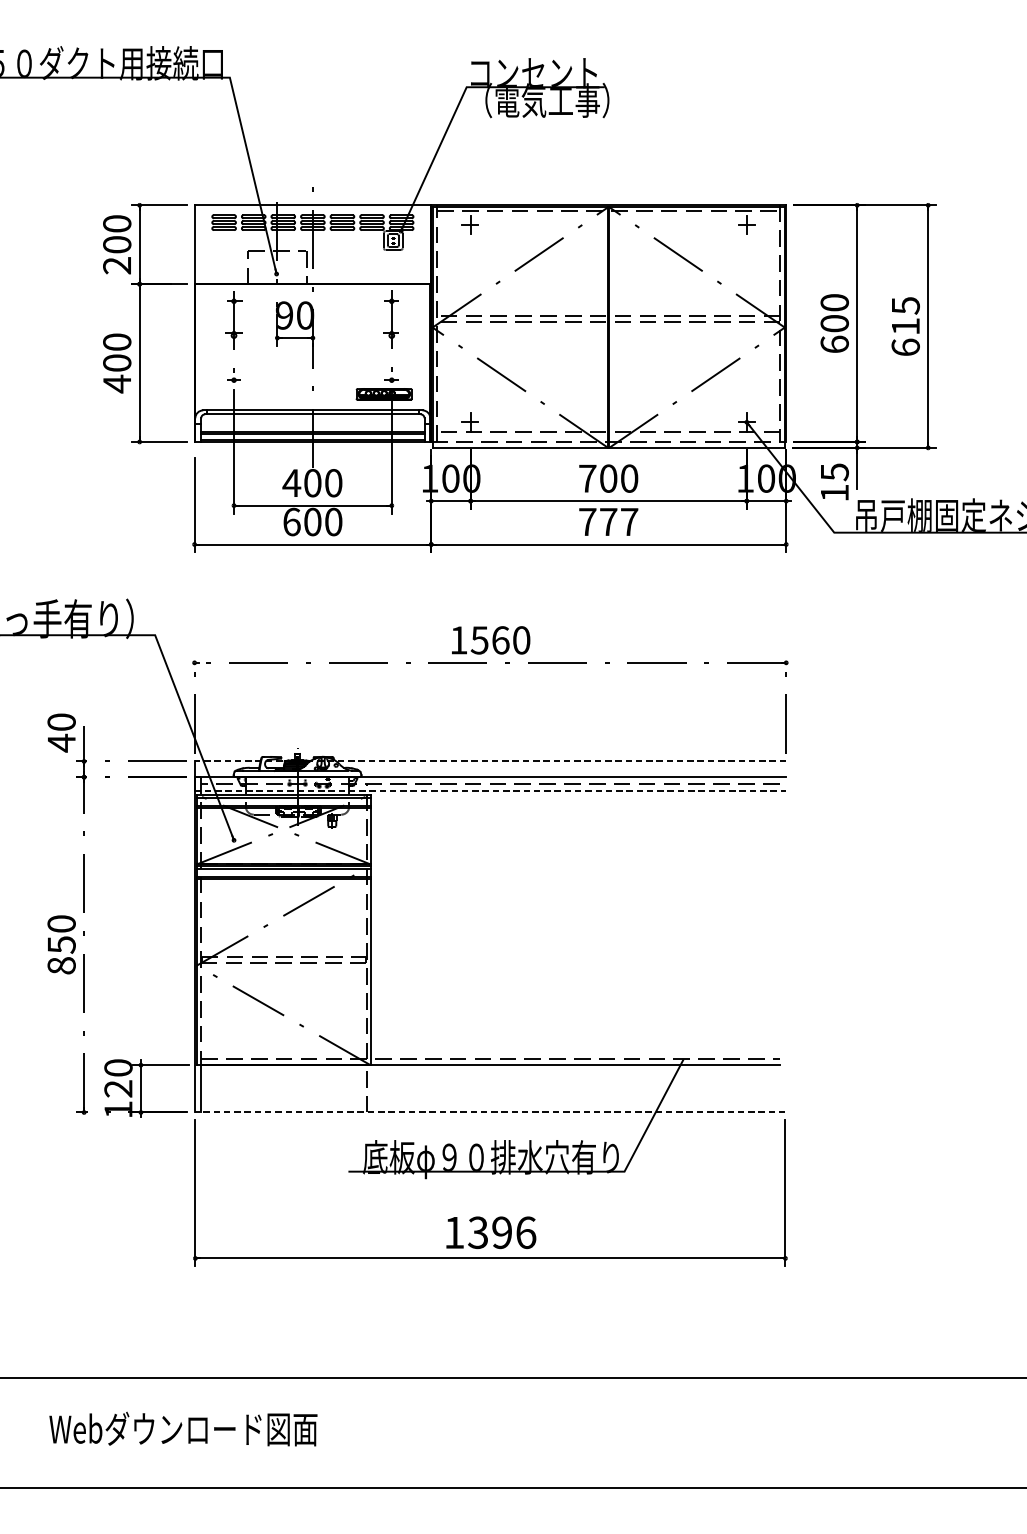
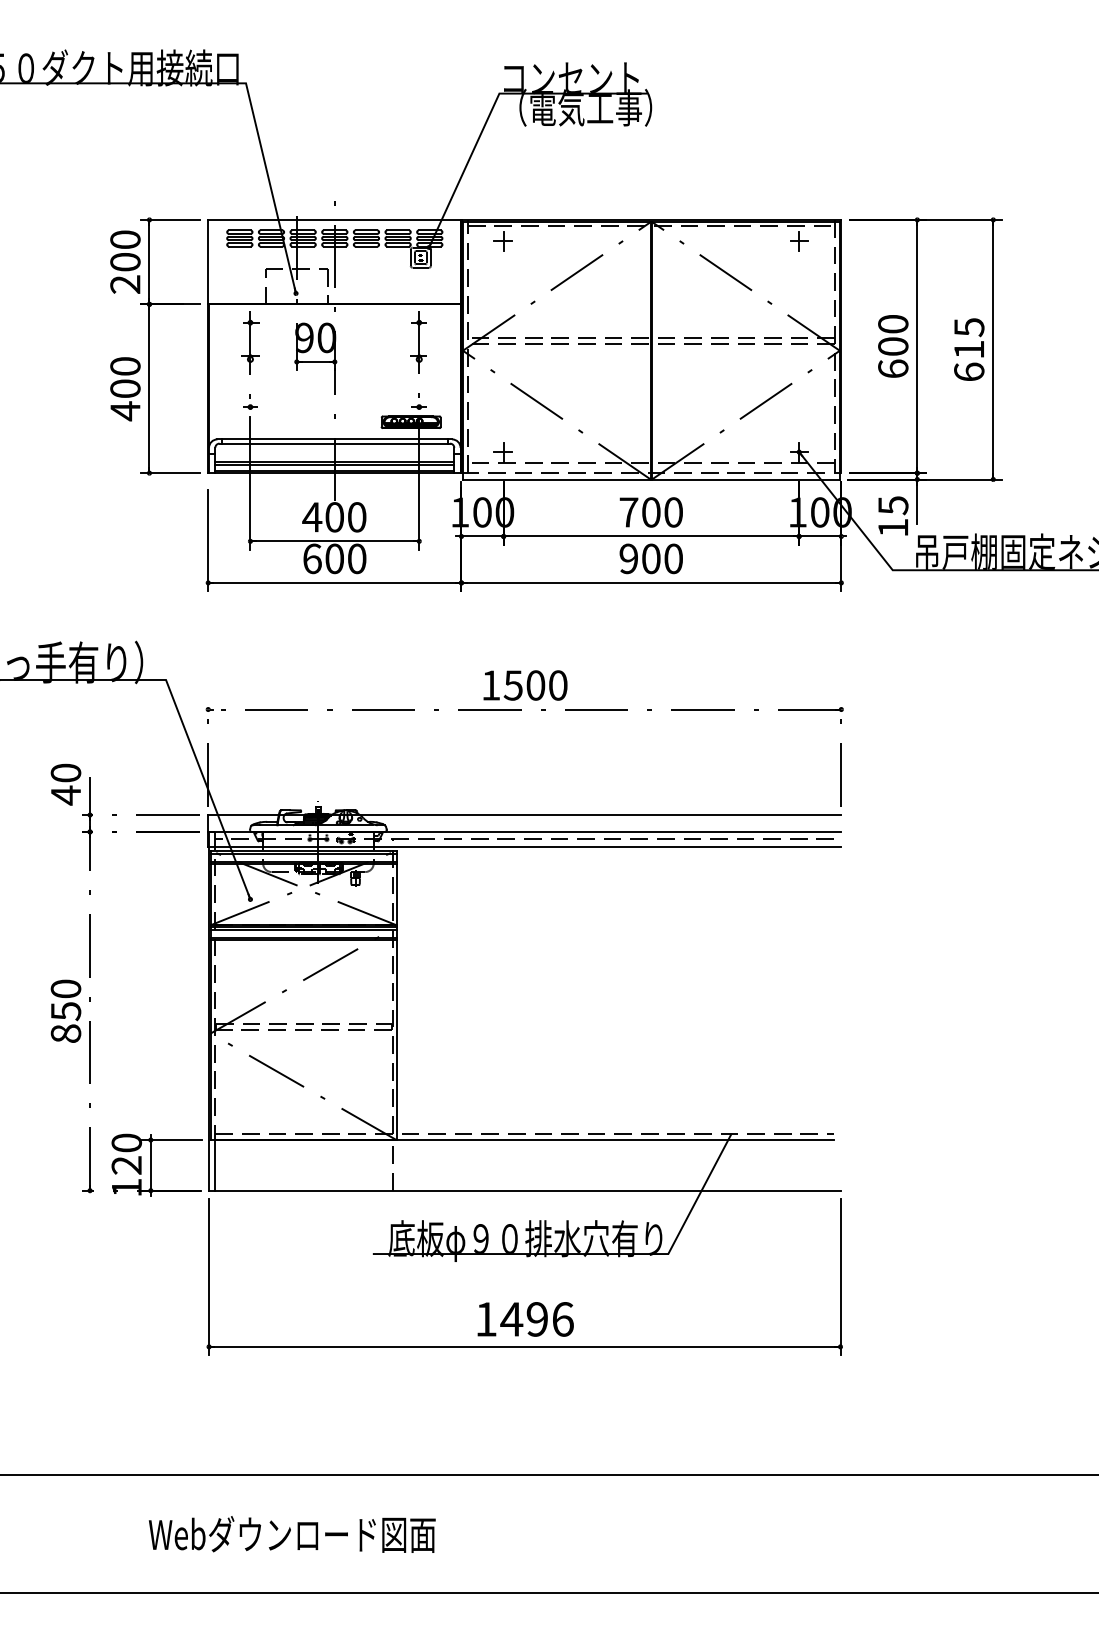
text: (607, 521) -> (650, 558), 777 -> 900
text: (500, 640) -> (535, 685), 1560 -> 1500
line: (490, 761) -> (524, 815), dashed -> solid
line: (490, 790) -> (524, 846), dashed -> solid
line: (490, 1112) -> (524, 1190), dashed -> solid
text: (477, 1232) -> (511, 1319), 1396 -> 1496
text: (182, 1429) -> (291, 1534), moved

